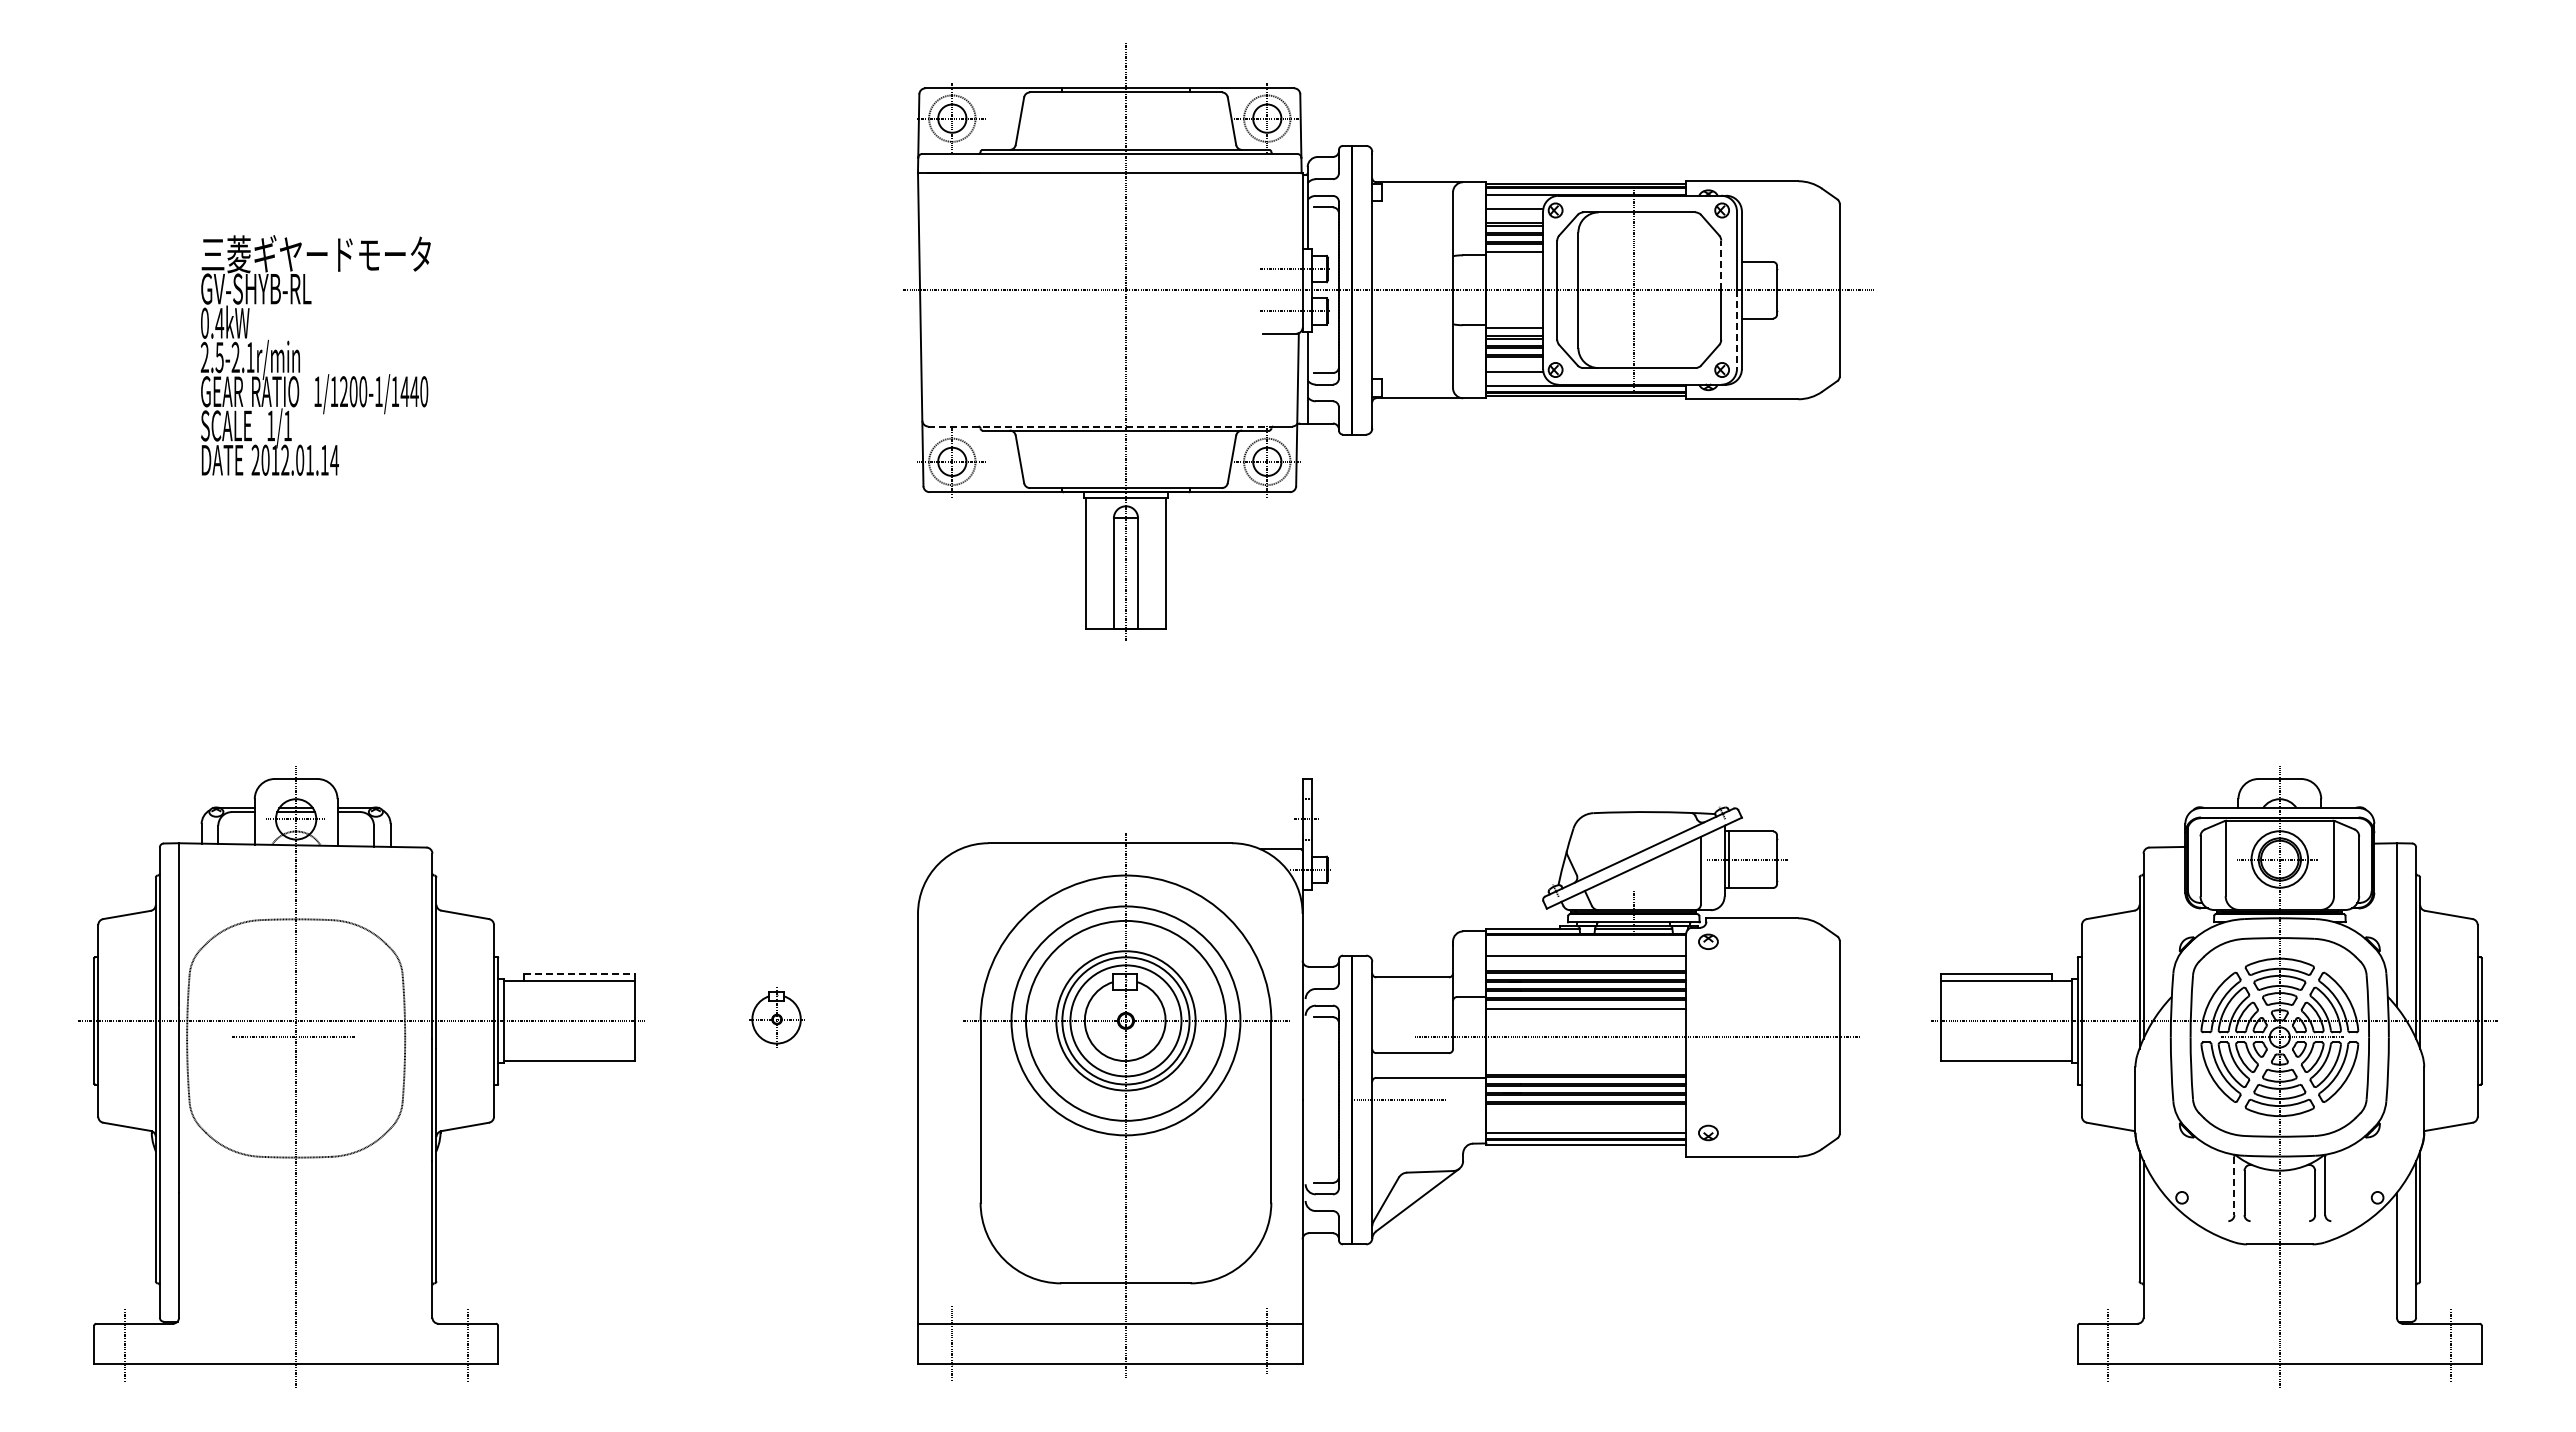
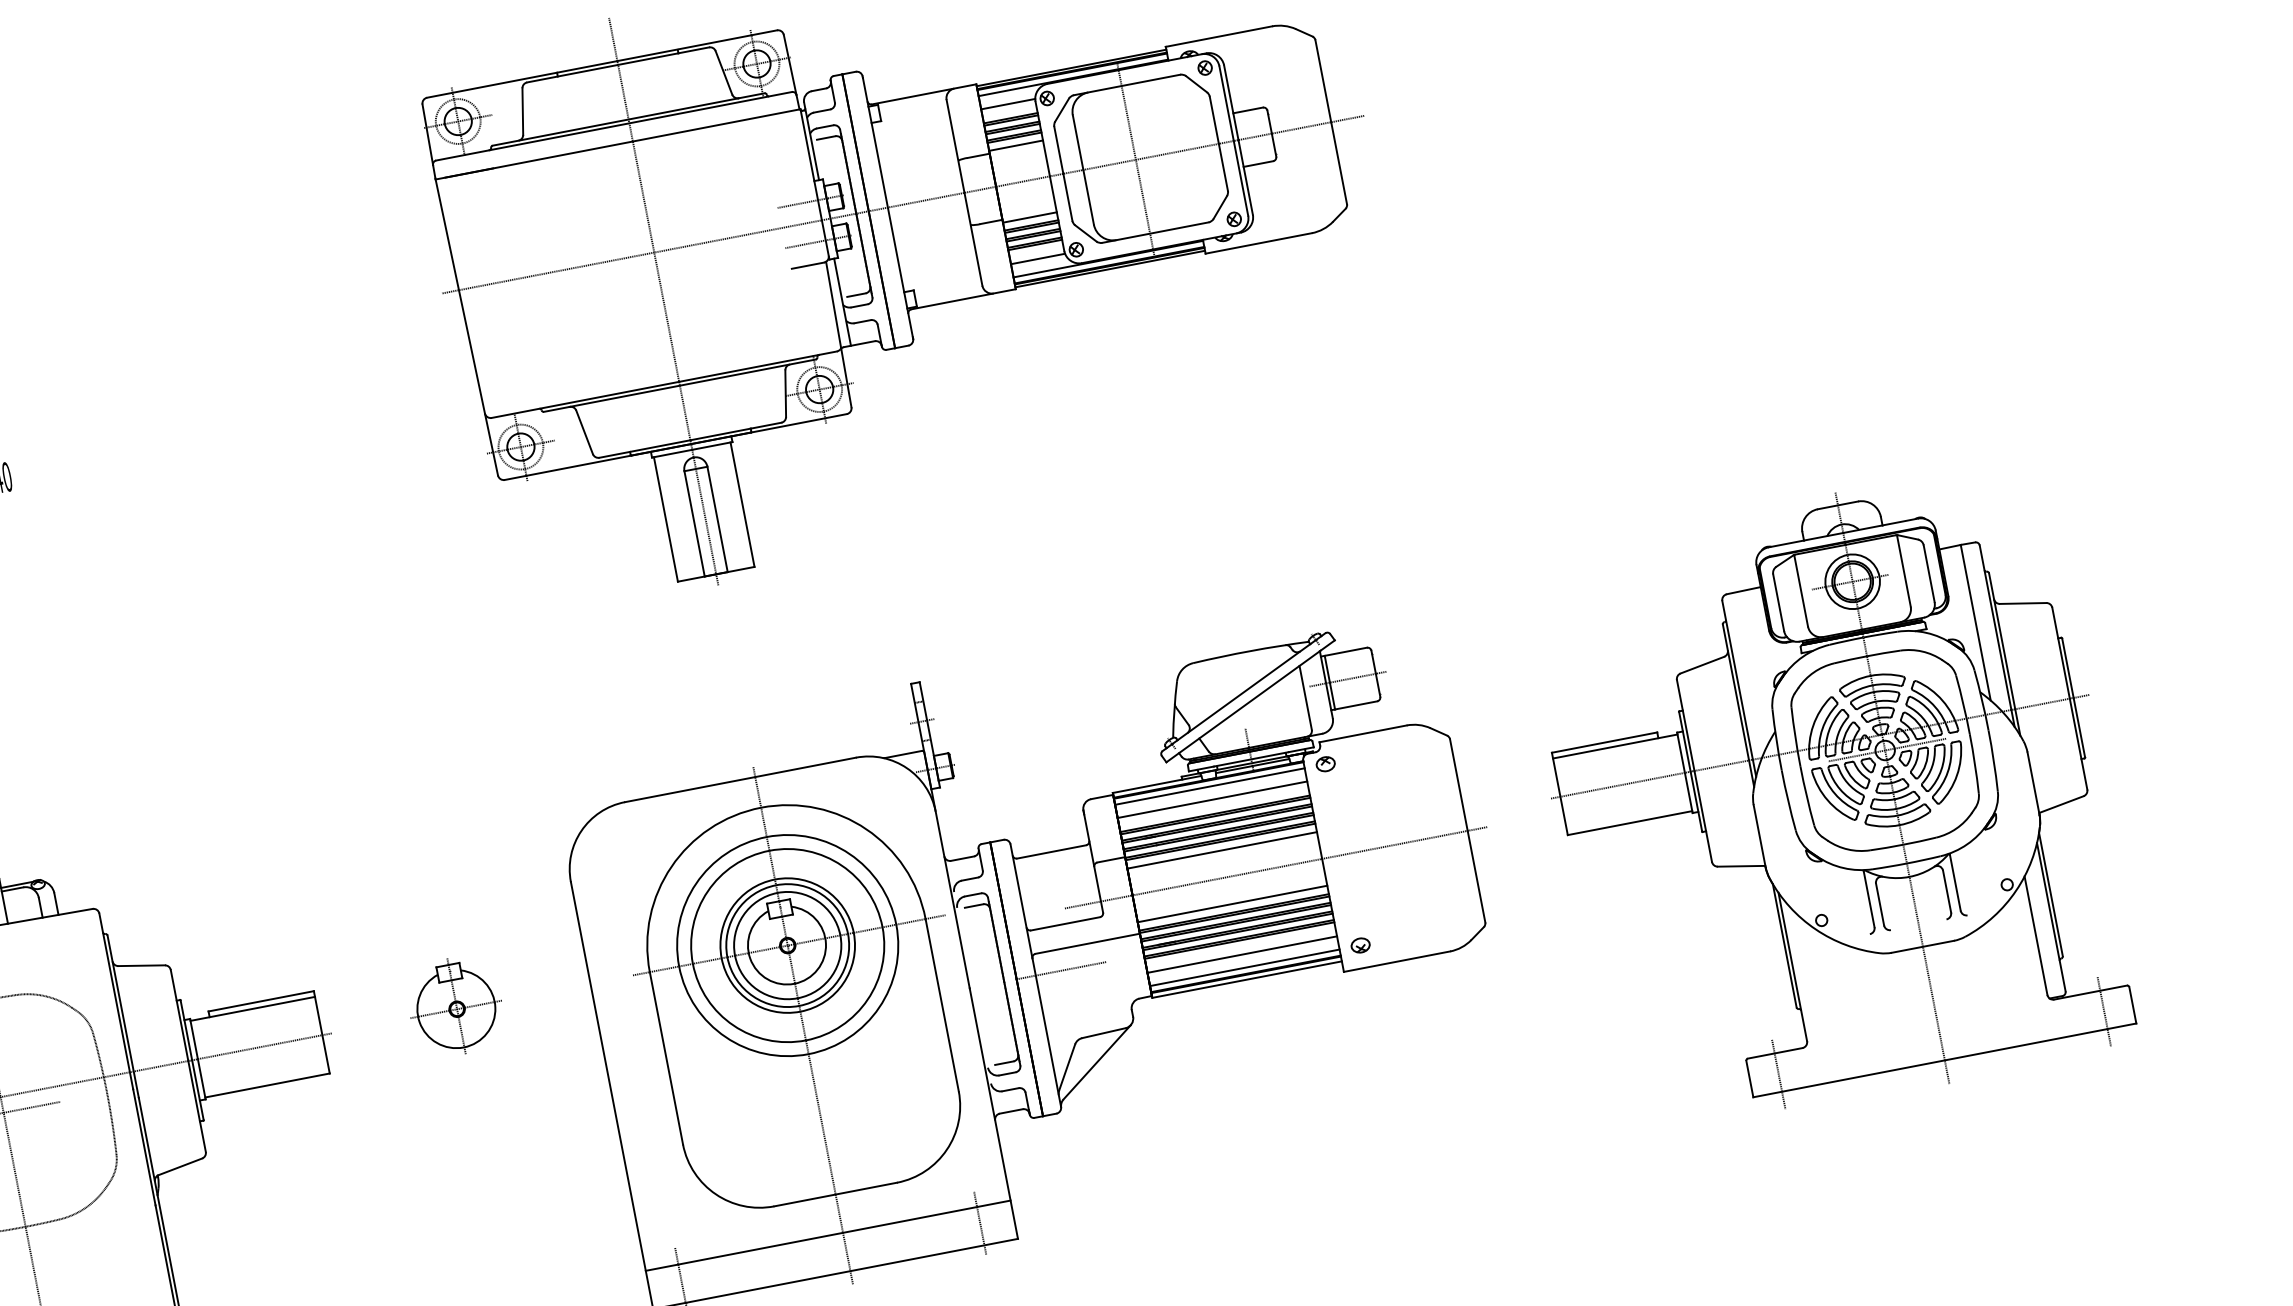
line: (1721, 265) -> (1214, 120), dashed -> solid
line: (1736, 330) -> (1240, 179), dashed -> solid
line: (1101, 426) -> (655, 386), dashed -> solid
line: (1586, 941) -> (1210, 786), added
line: (579, 974) -> (260, 1001), dashed -> solid
part: (776, 1017) -> (455, 1006), size x1.67
line: (1586, 1065) -> (1232, 903), added
line: (1586, 1119) -> (1242, 954), added
line: (2234, 1186) -> (1869, 900), dashed -> solid

